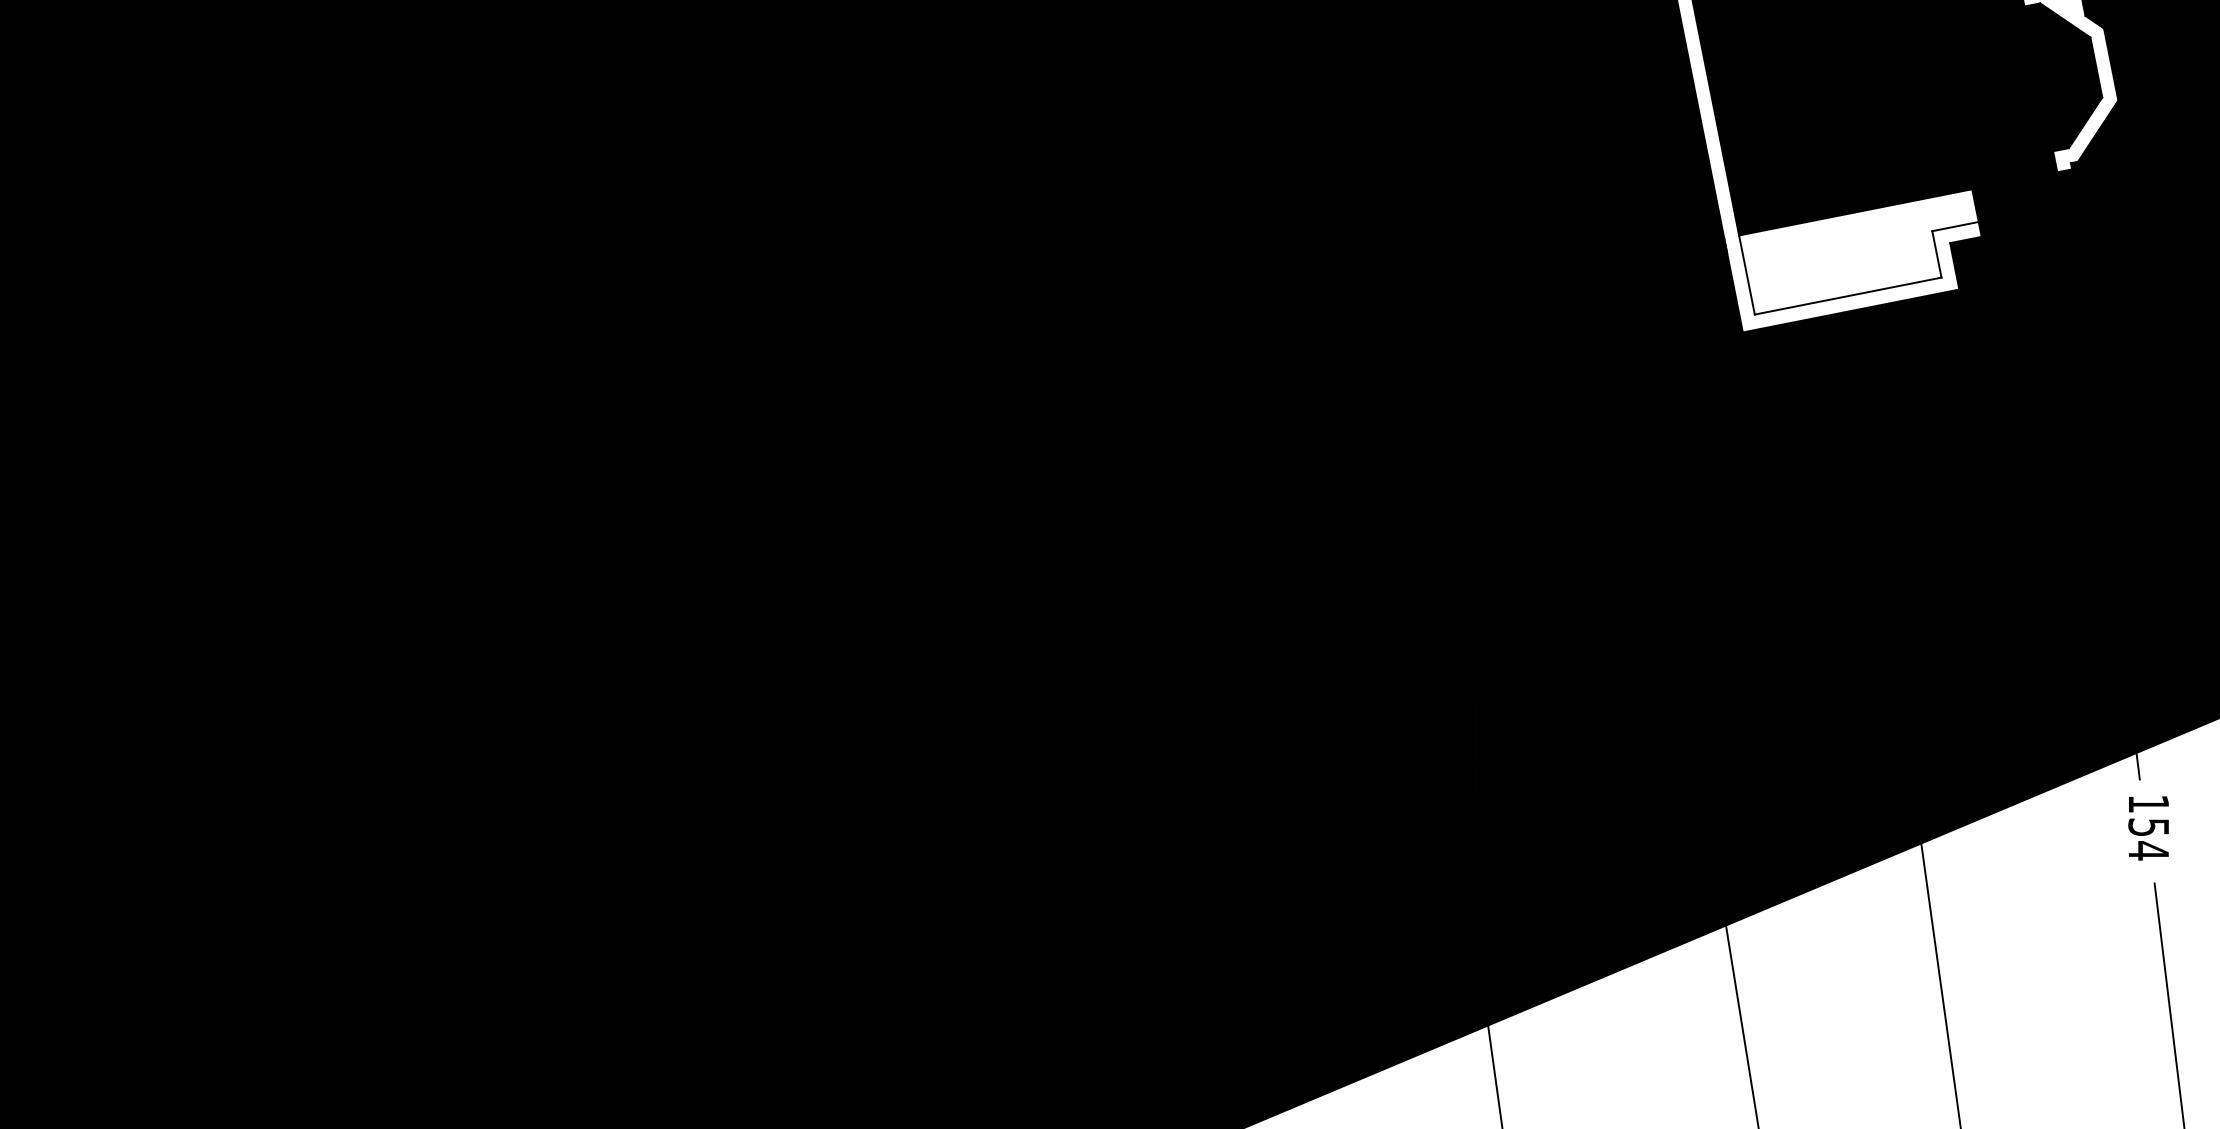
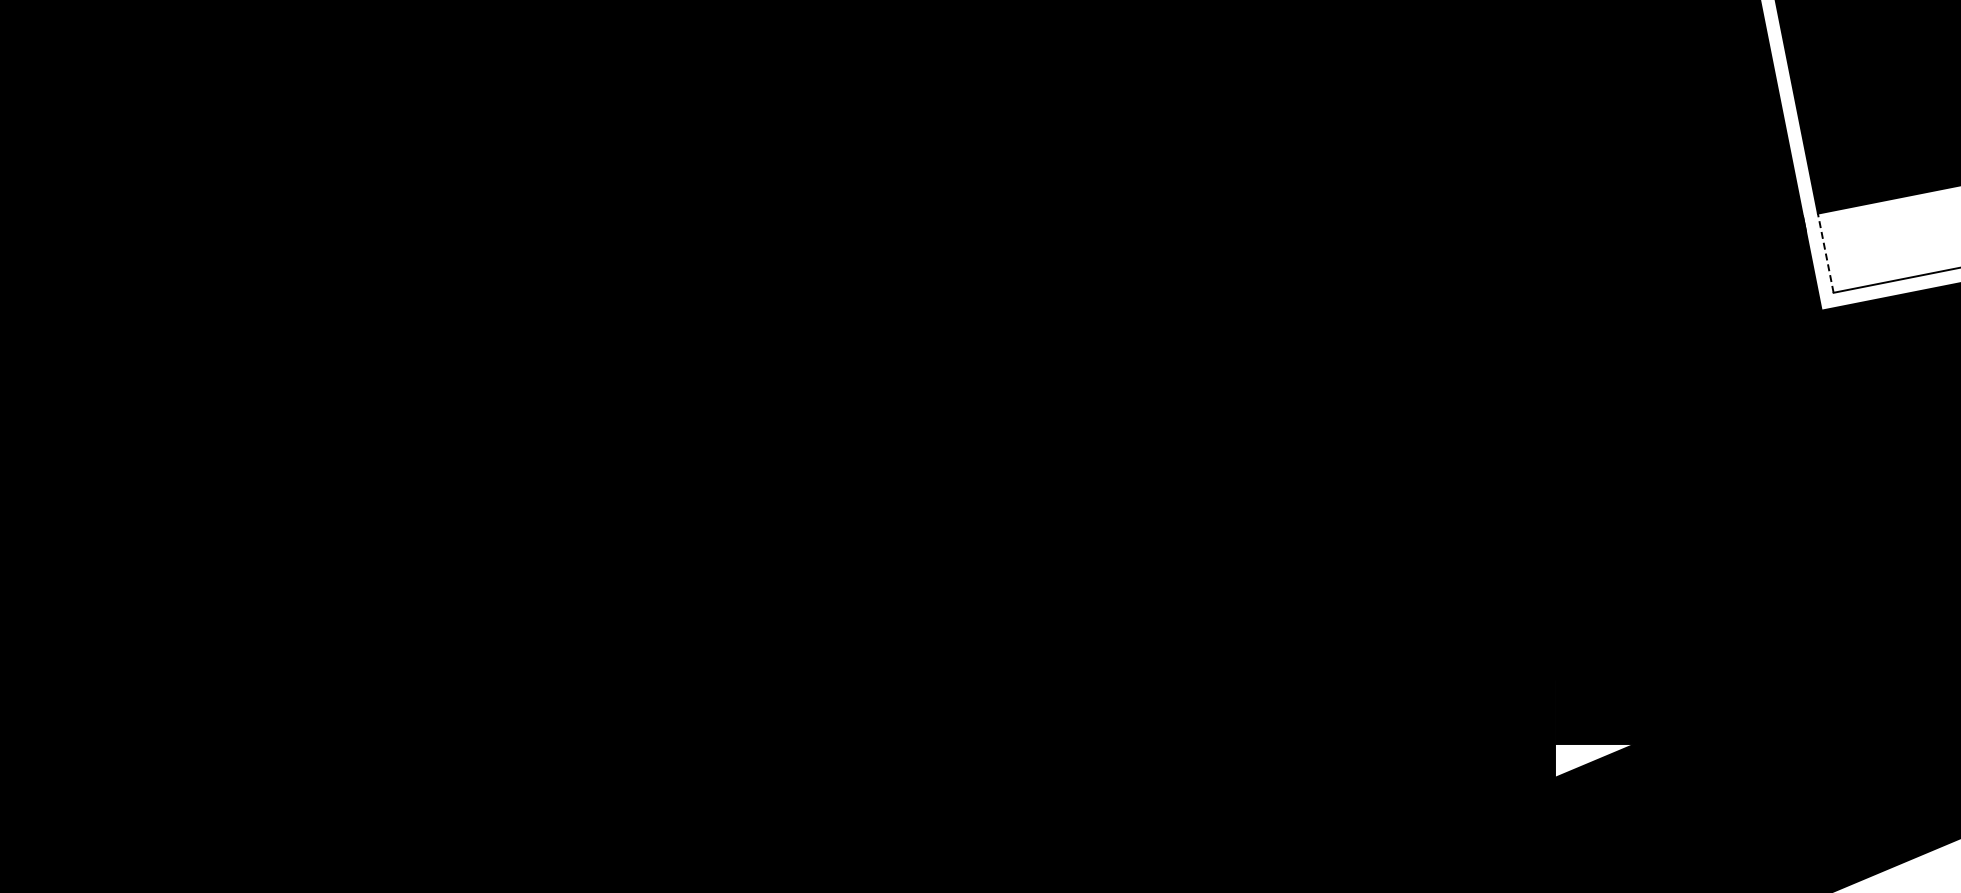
line: (1746, 274) -> (1825, 252), solid -> dashed
fill: (1516, 782) -> (1595, 760), removed

